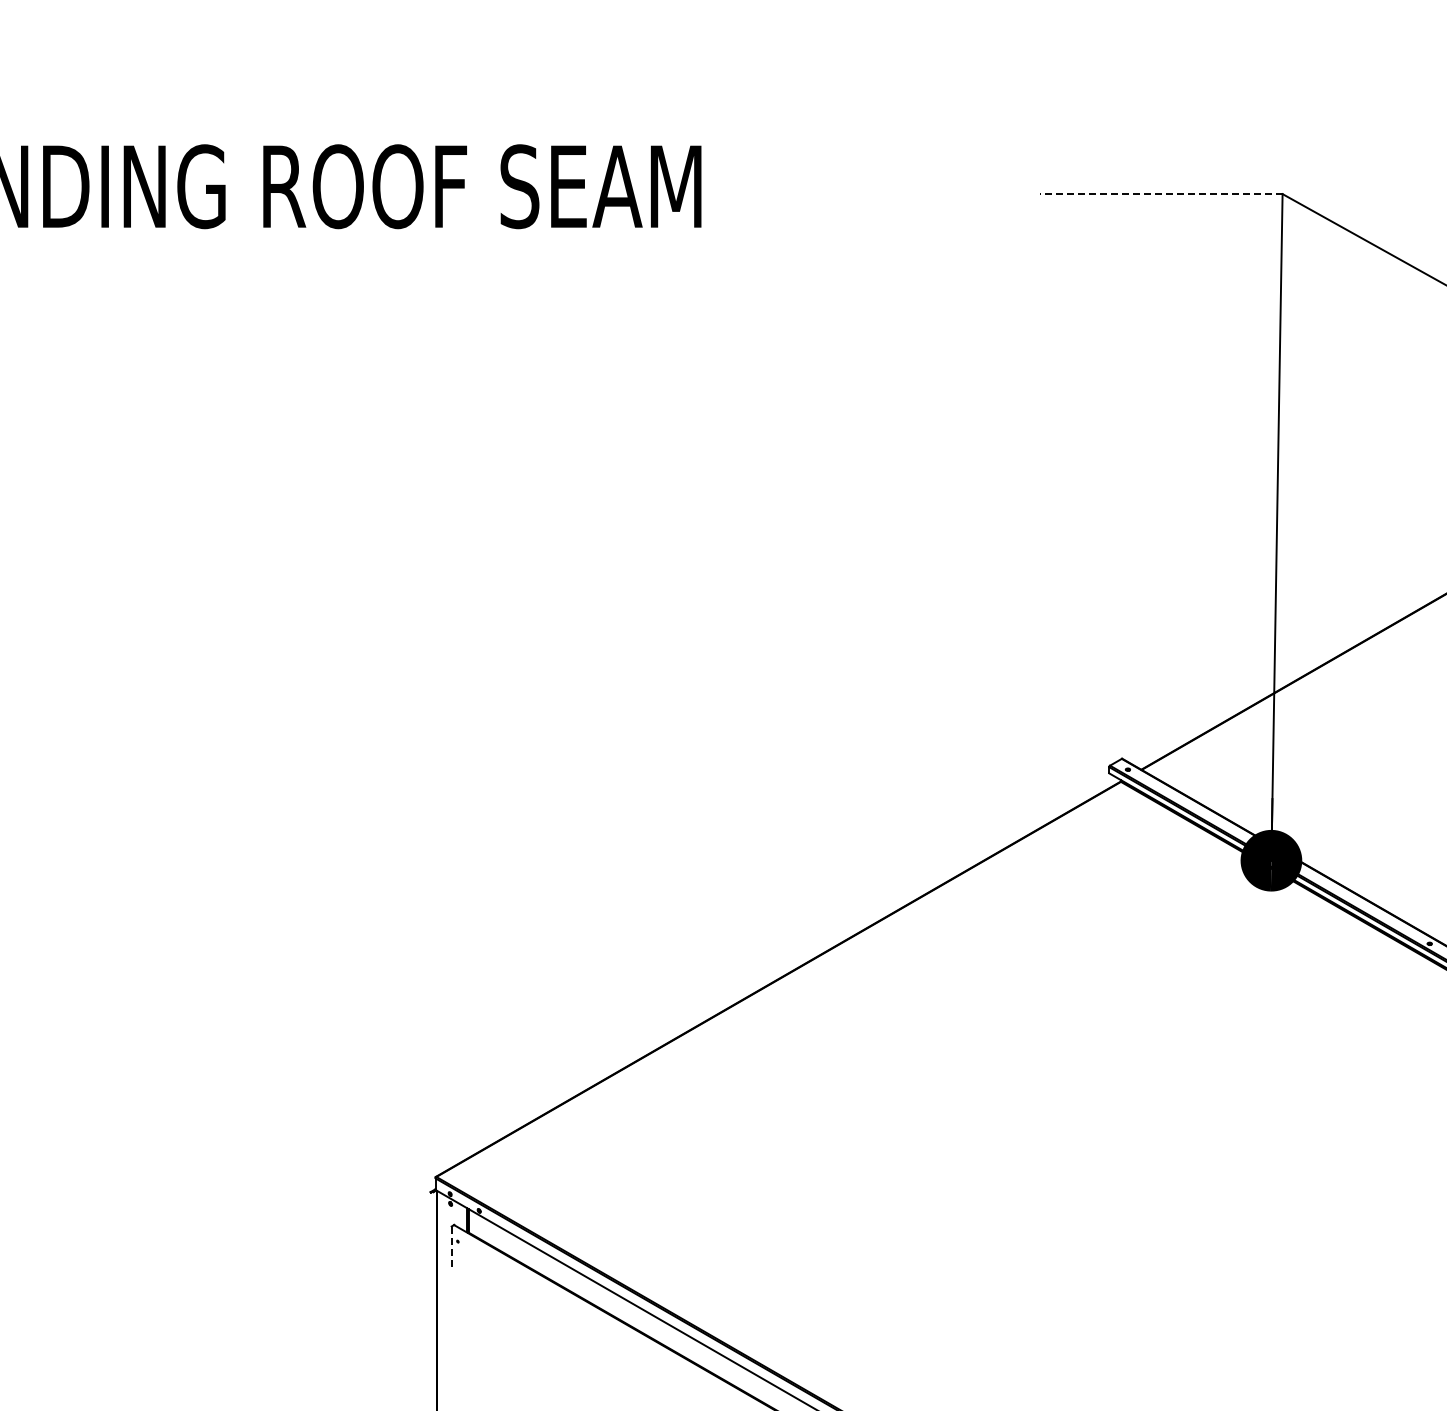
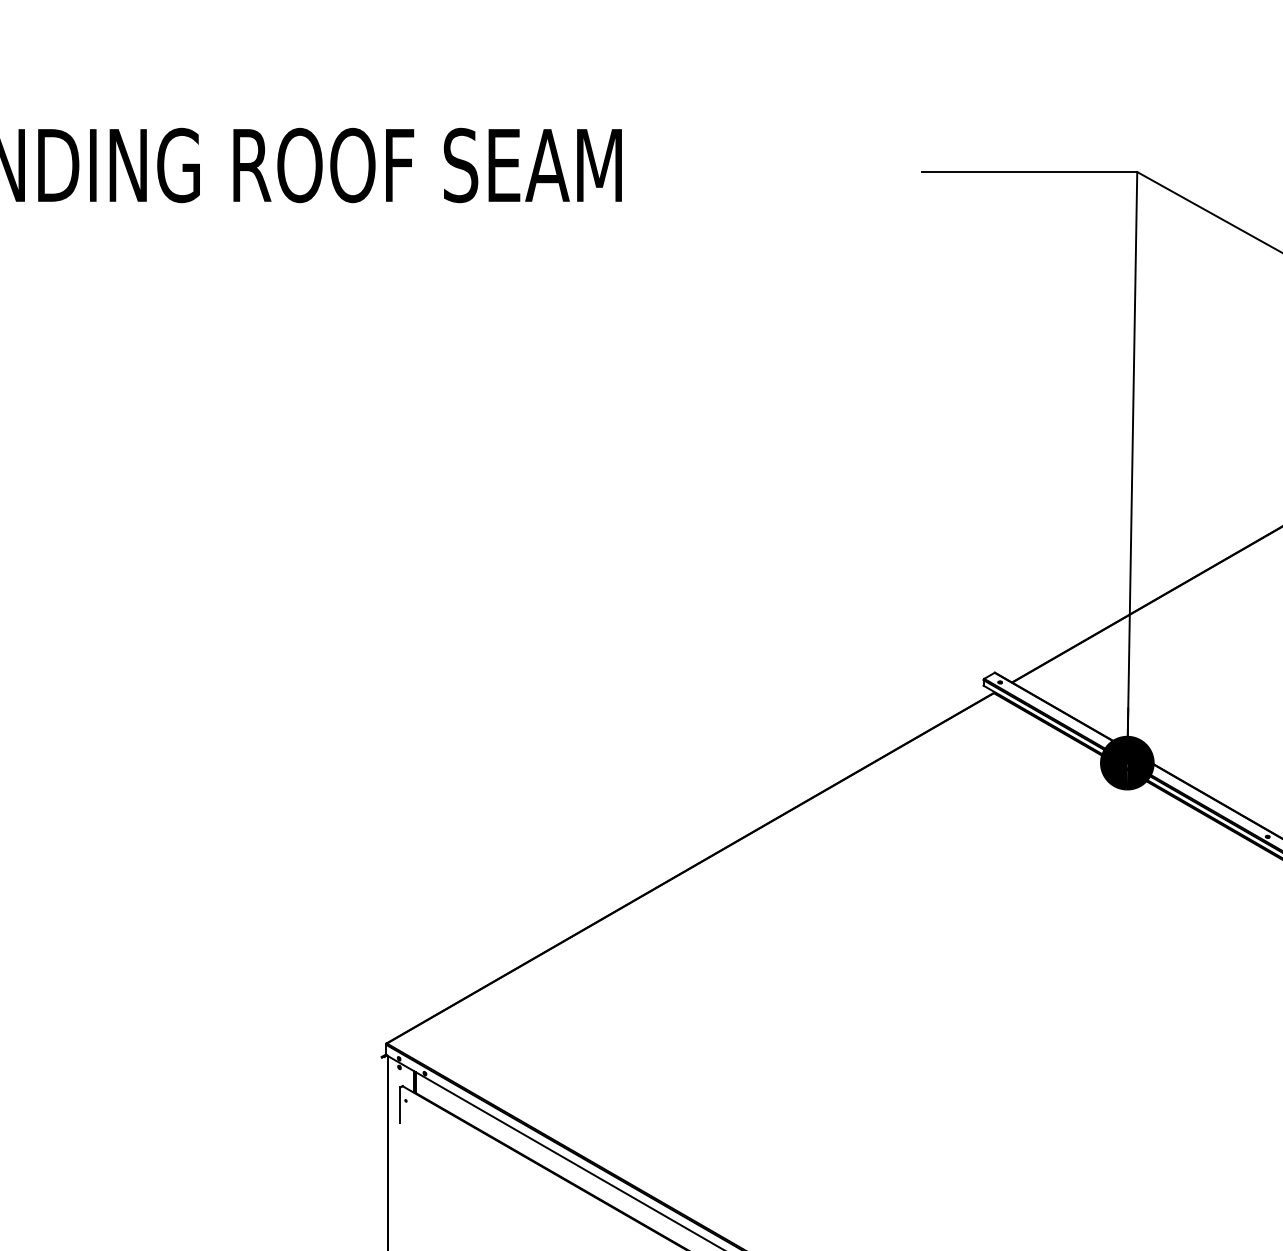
line: (1160, 194) -> (1028, 172), dashed -> solid
line: (451, 1246) -> (400, 1105), dashed -> solid

